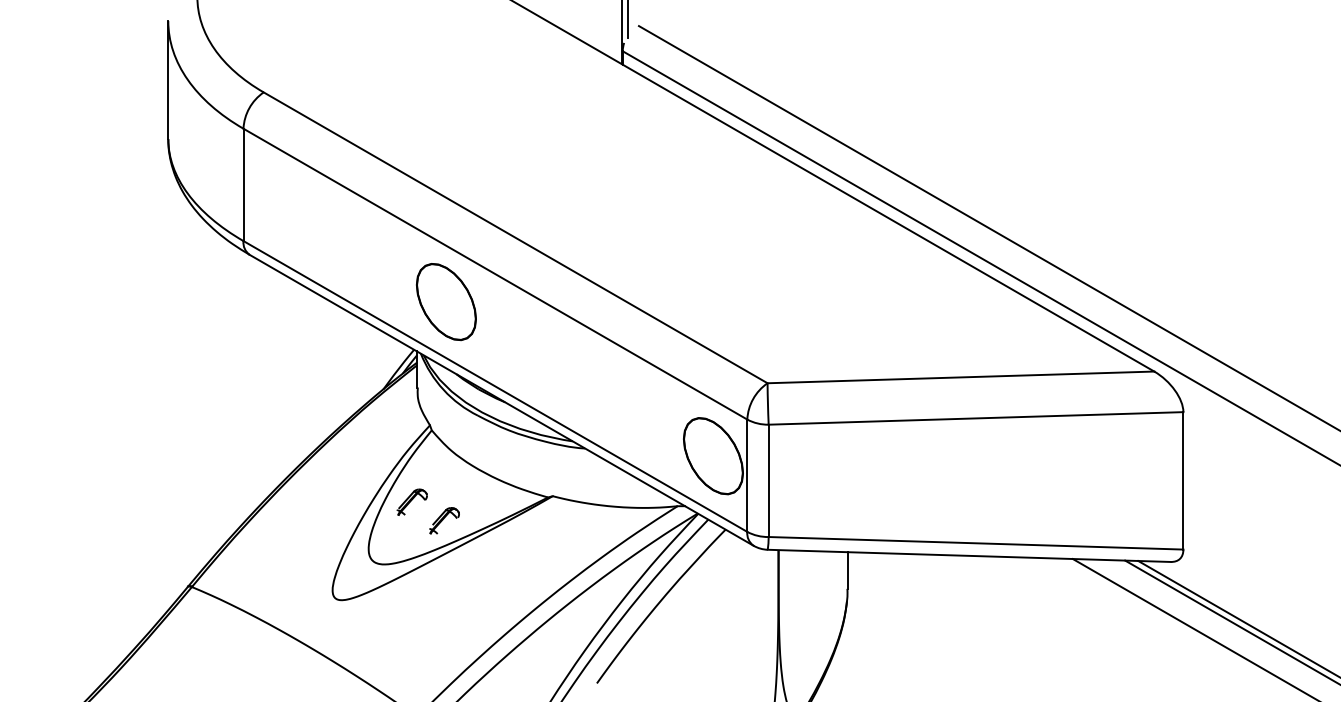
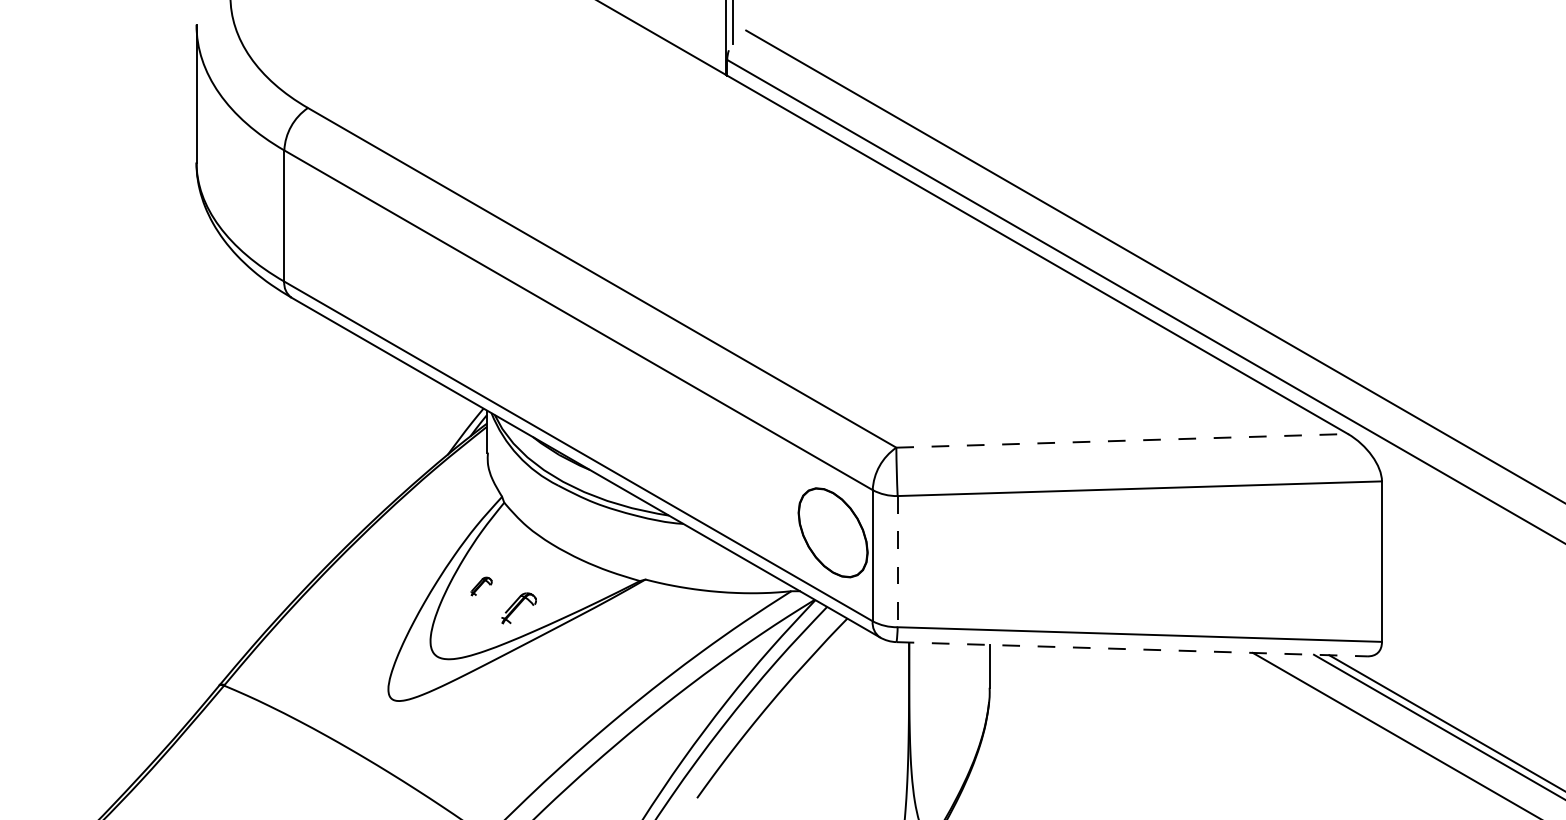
part: (445, 301) -> (520, 352), removed
line: (961, 377) -> (1122, 440), solid -> dashed
line: (768, 480) -> (897, 561), solid -> dashed
part: (412, 502) -> (481, 586), size x0.6
line: (969, 556) -> (1132, 649), solid -> dashed

